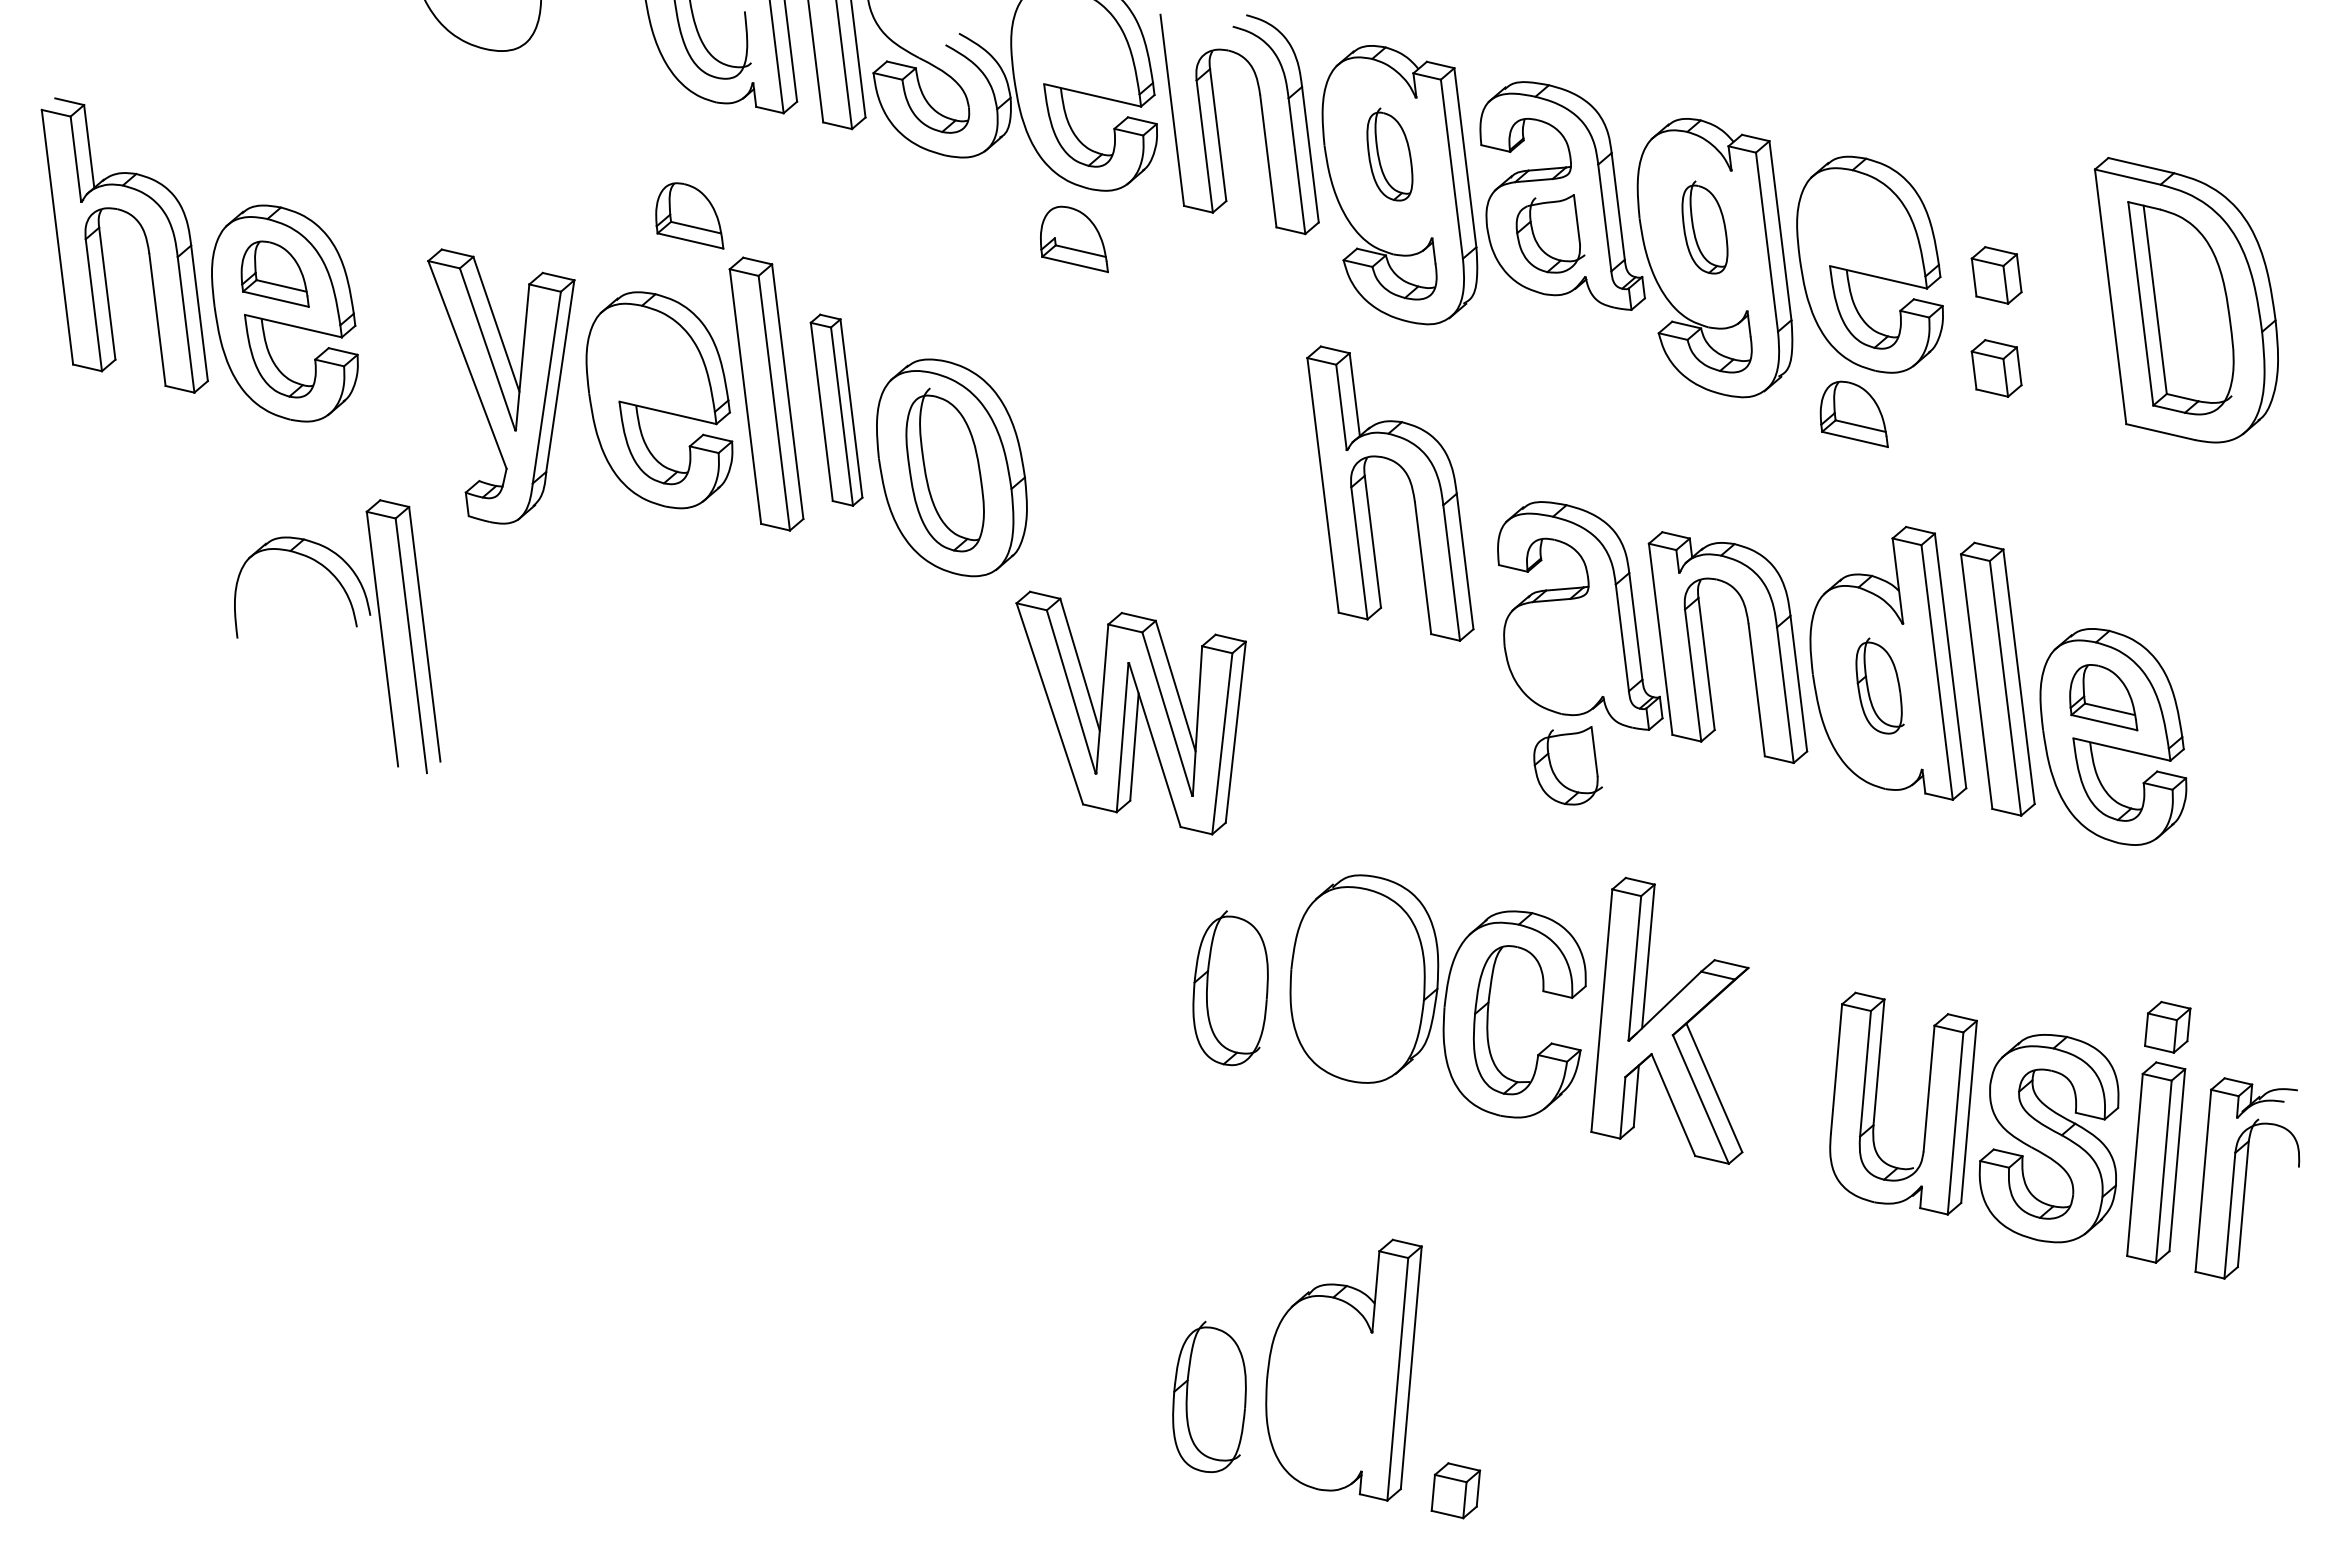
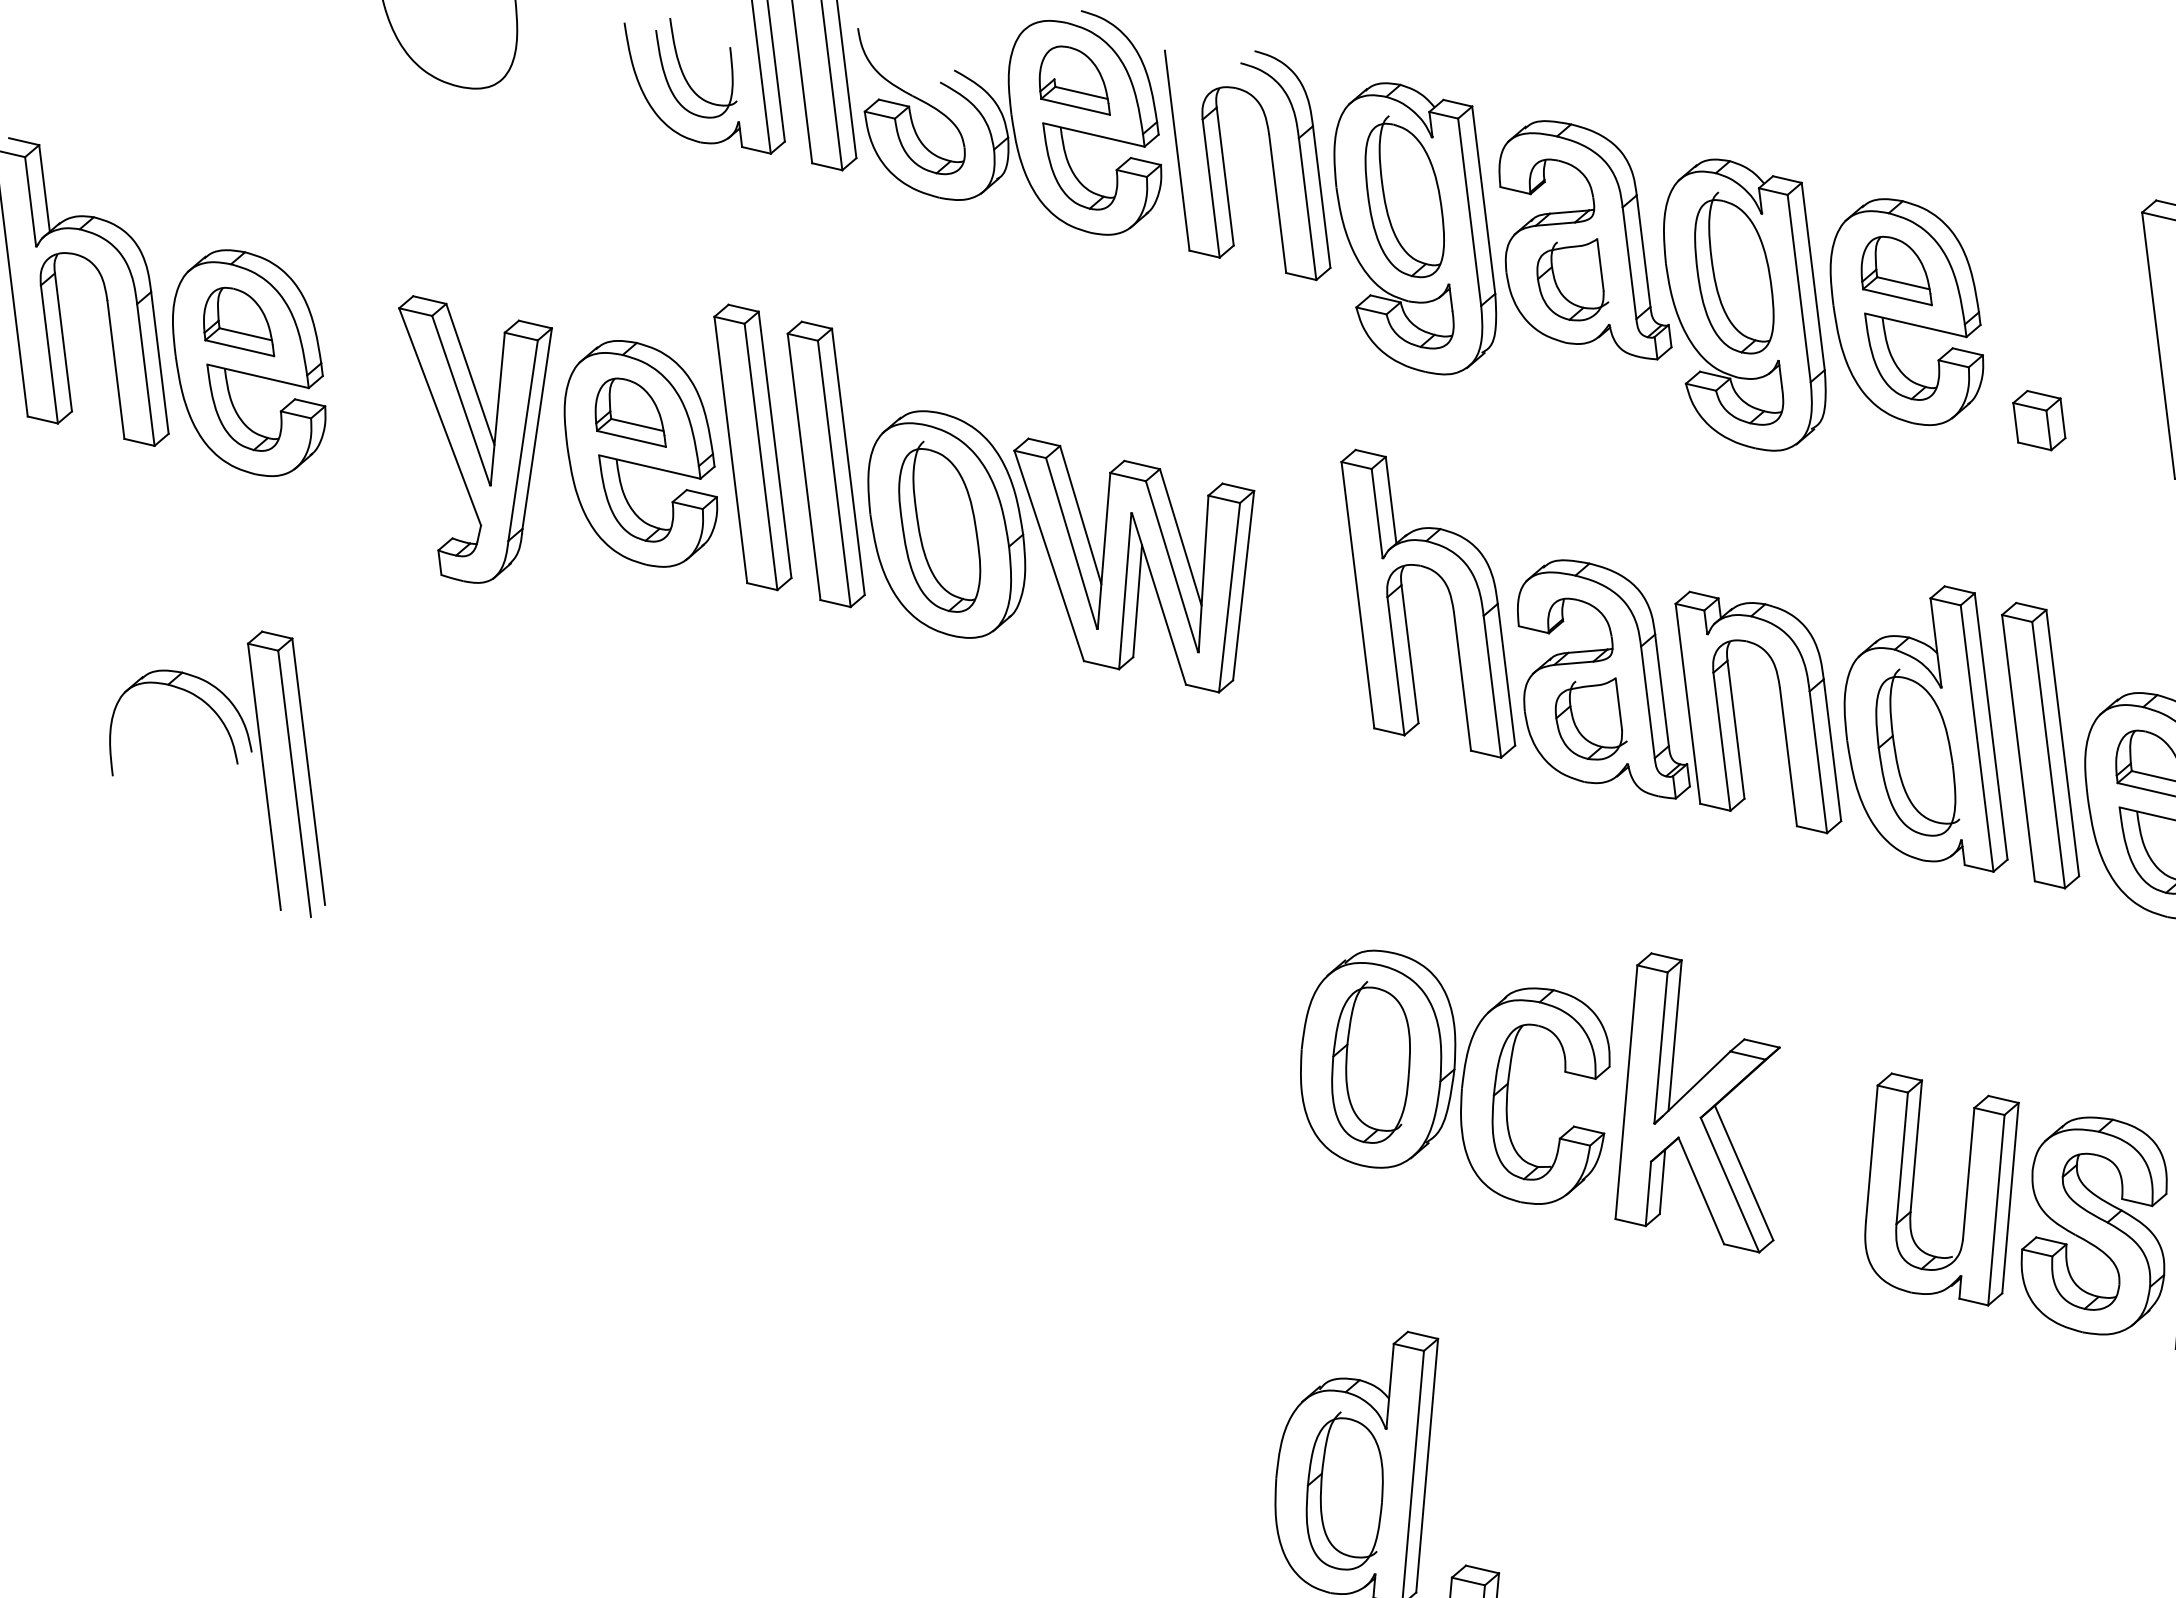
part: (1389, 154) -> (1404, 196), size x1.67
part: (689, 215) -> (630, 412), moved
part: (1704, 227) -> (1733, 273), size x1.67
part: (1074, 238) -> (1074, 79), moved
part: (1996, 275) -> (2039, 323), removed
part: (836, 409) -> (826, 463), size x1.43
part: (1853, 413) -> (1895, 270), moved
part: (1411, 490) -> (1450, 600), moved
part: (355, 626) -> (236, 763), moved
part: (1879, 685) -> (1916, 752), size x1.67
part: (1130, 712) -> (1133, 564), moved
part: (1567, 765) -> (1590, 718), moved
part: (1230, 988) -> (1370, 1062), moved
part: (1209, 1396) -> (1344, 1490), moved

